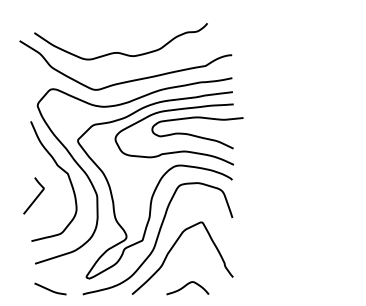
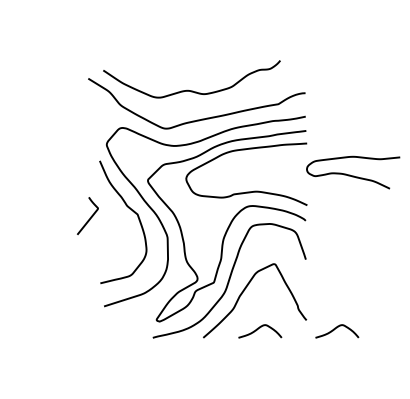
curve: (197, 135) -> (353, 175), moved
curve: (36, 196) -> (90, 216), moved
curve: (261, 286) -> (335, 329), added
curve: (50, 289) -> (119, 332), removed

